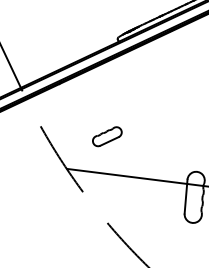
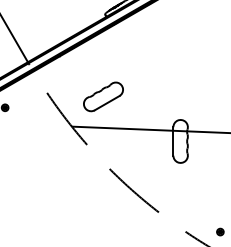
part: (107, 136) -> (103, 96), size x1.67

